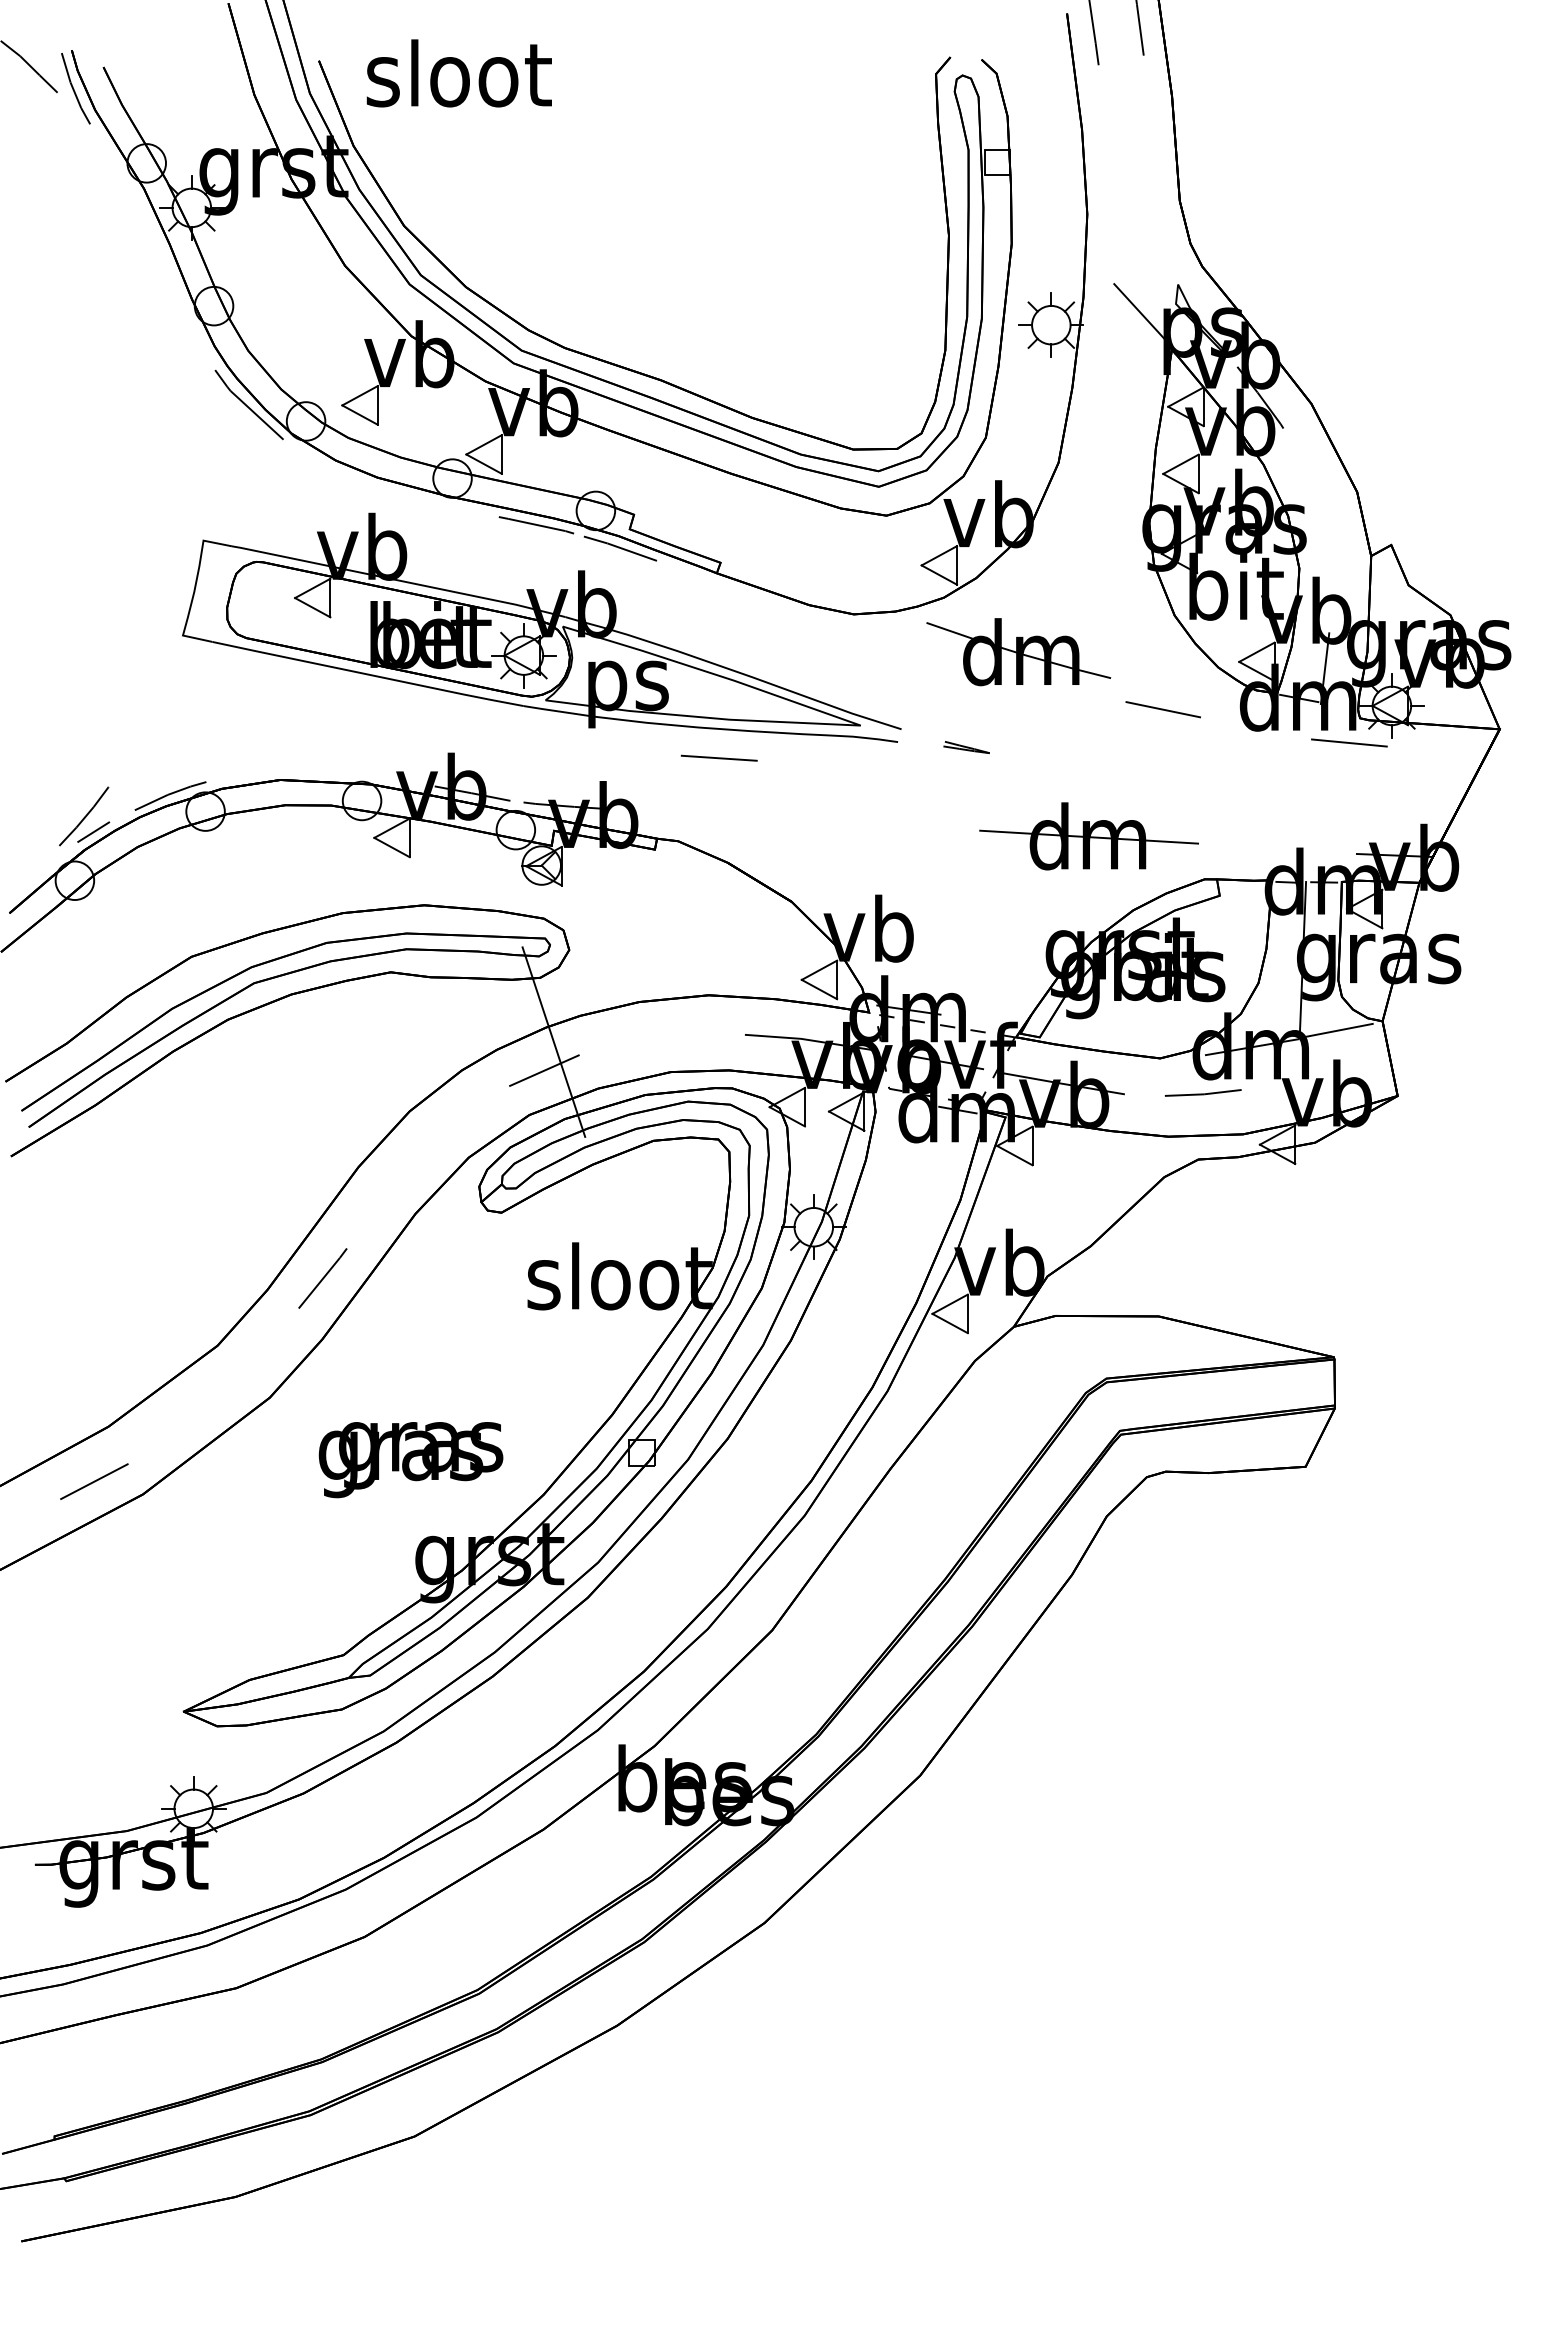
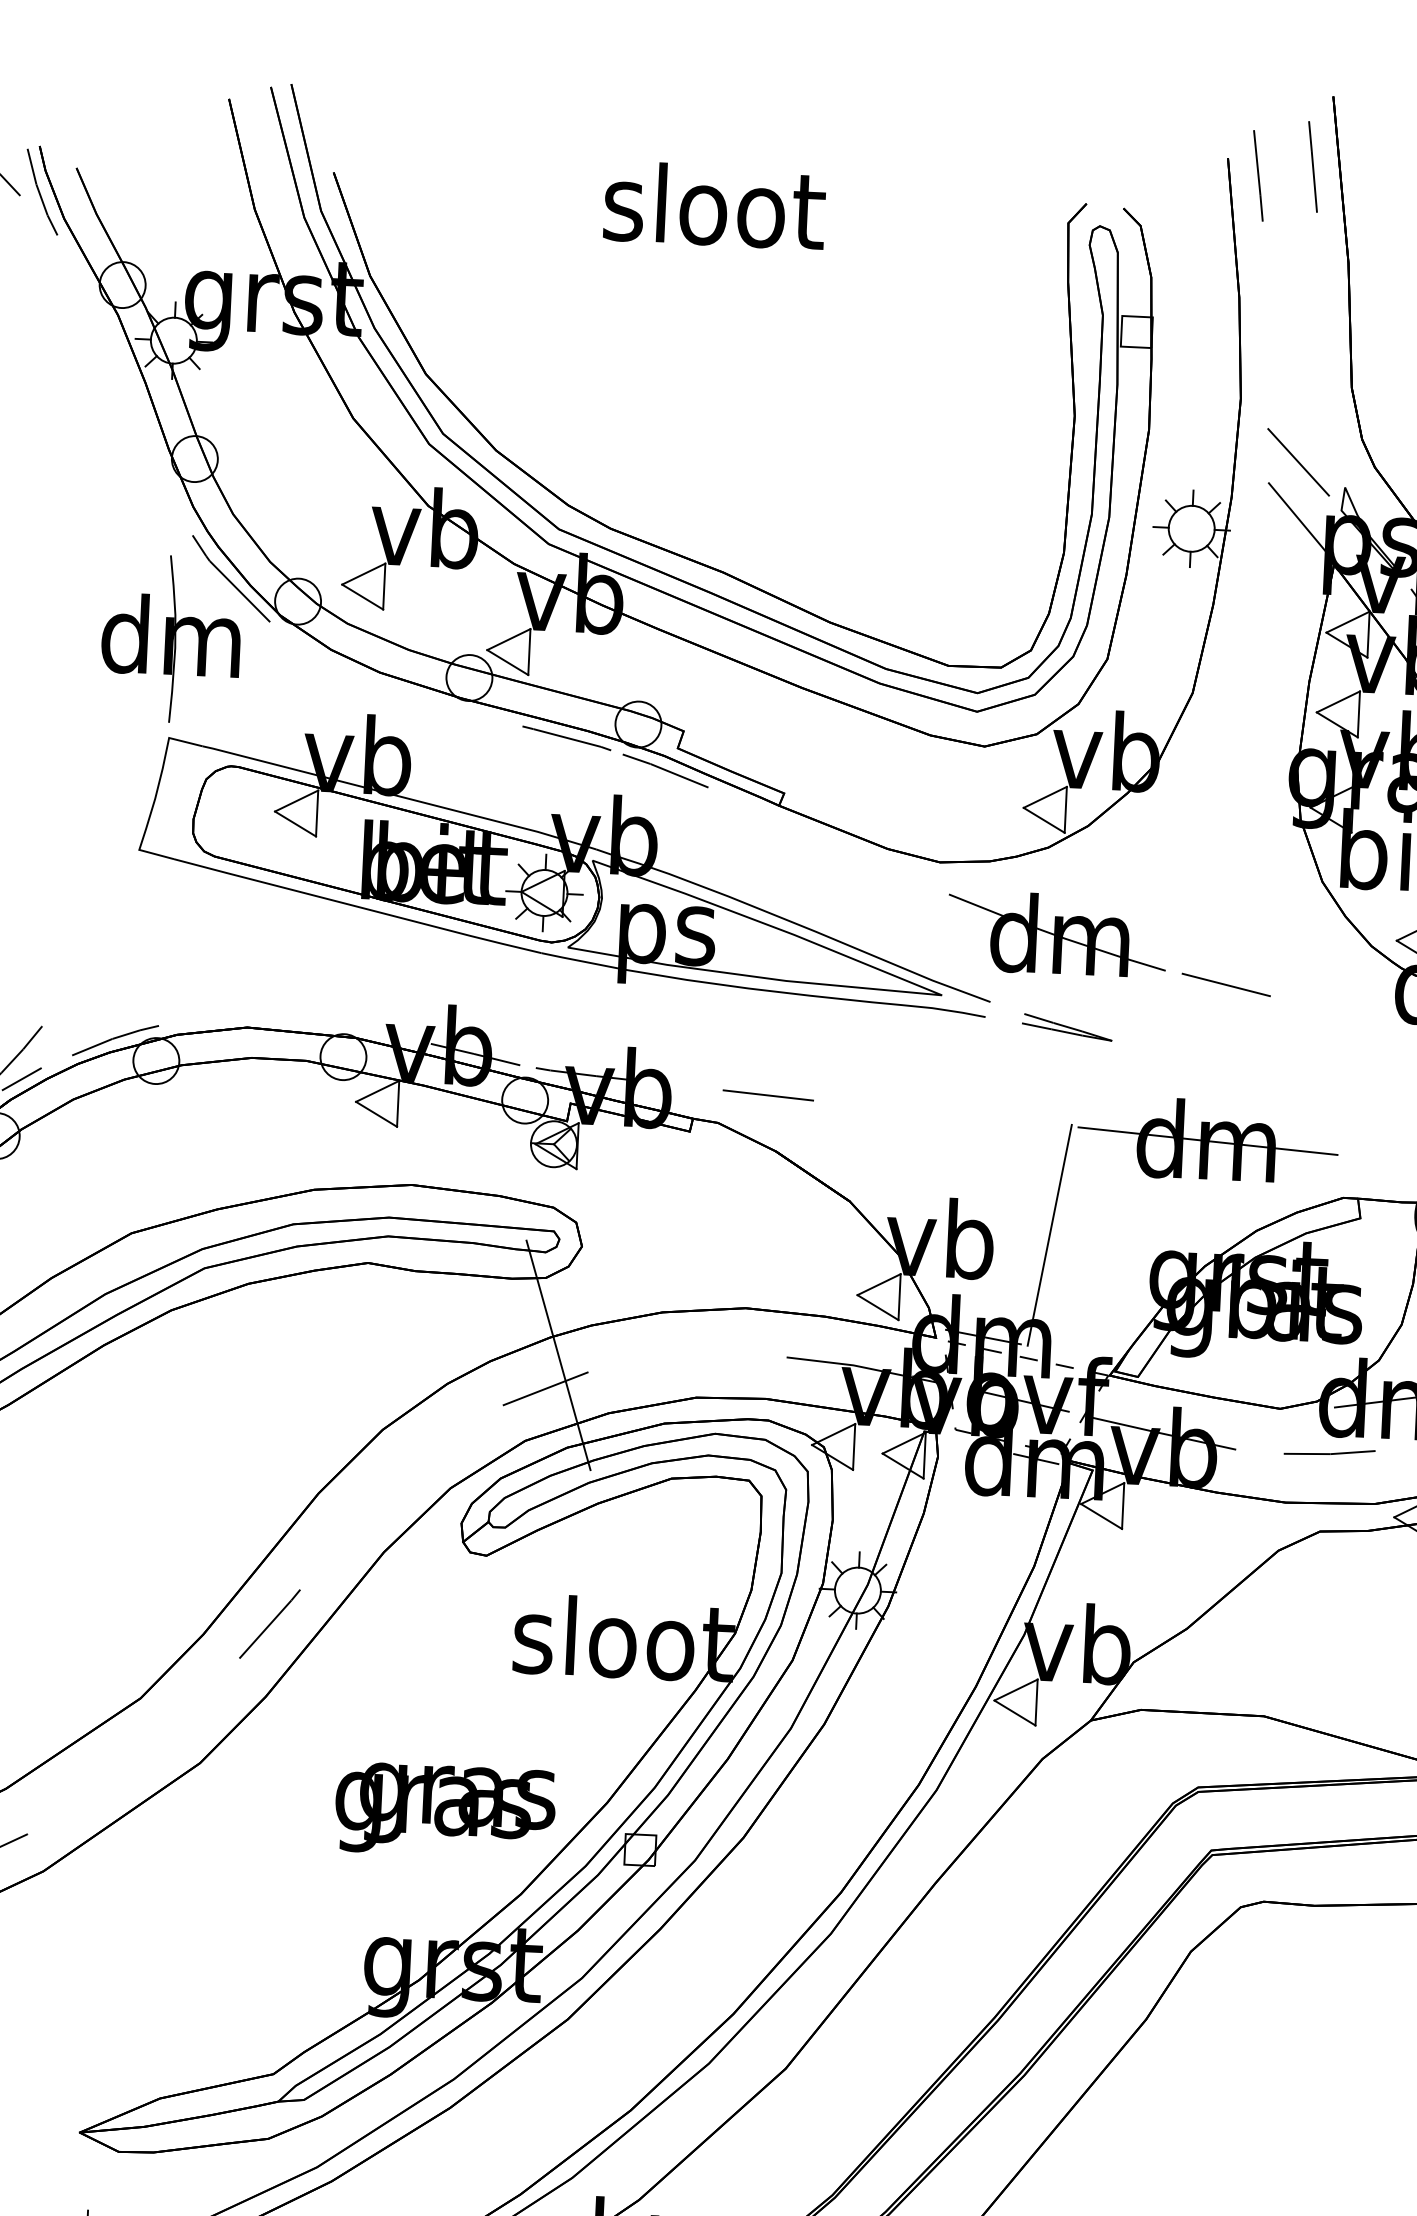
text: (458, 73) -> (713, 205), moved
line: (1139, 266) -> (1300, 463), added
part: (201, 457) -> (171, 638), added
part: (1018, 652) -> (1056, 934), moved
line: (1162, 709) -> (1225, 984), moved
part: (966, 747) -> (1066, 1027), size x1.67
line: (718, 757) -> (767, 1094), moved
line: (960, 921) -> (1049, 1234), added
text: (410, 1460) -> (444, 1811), moved

